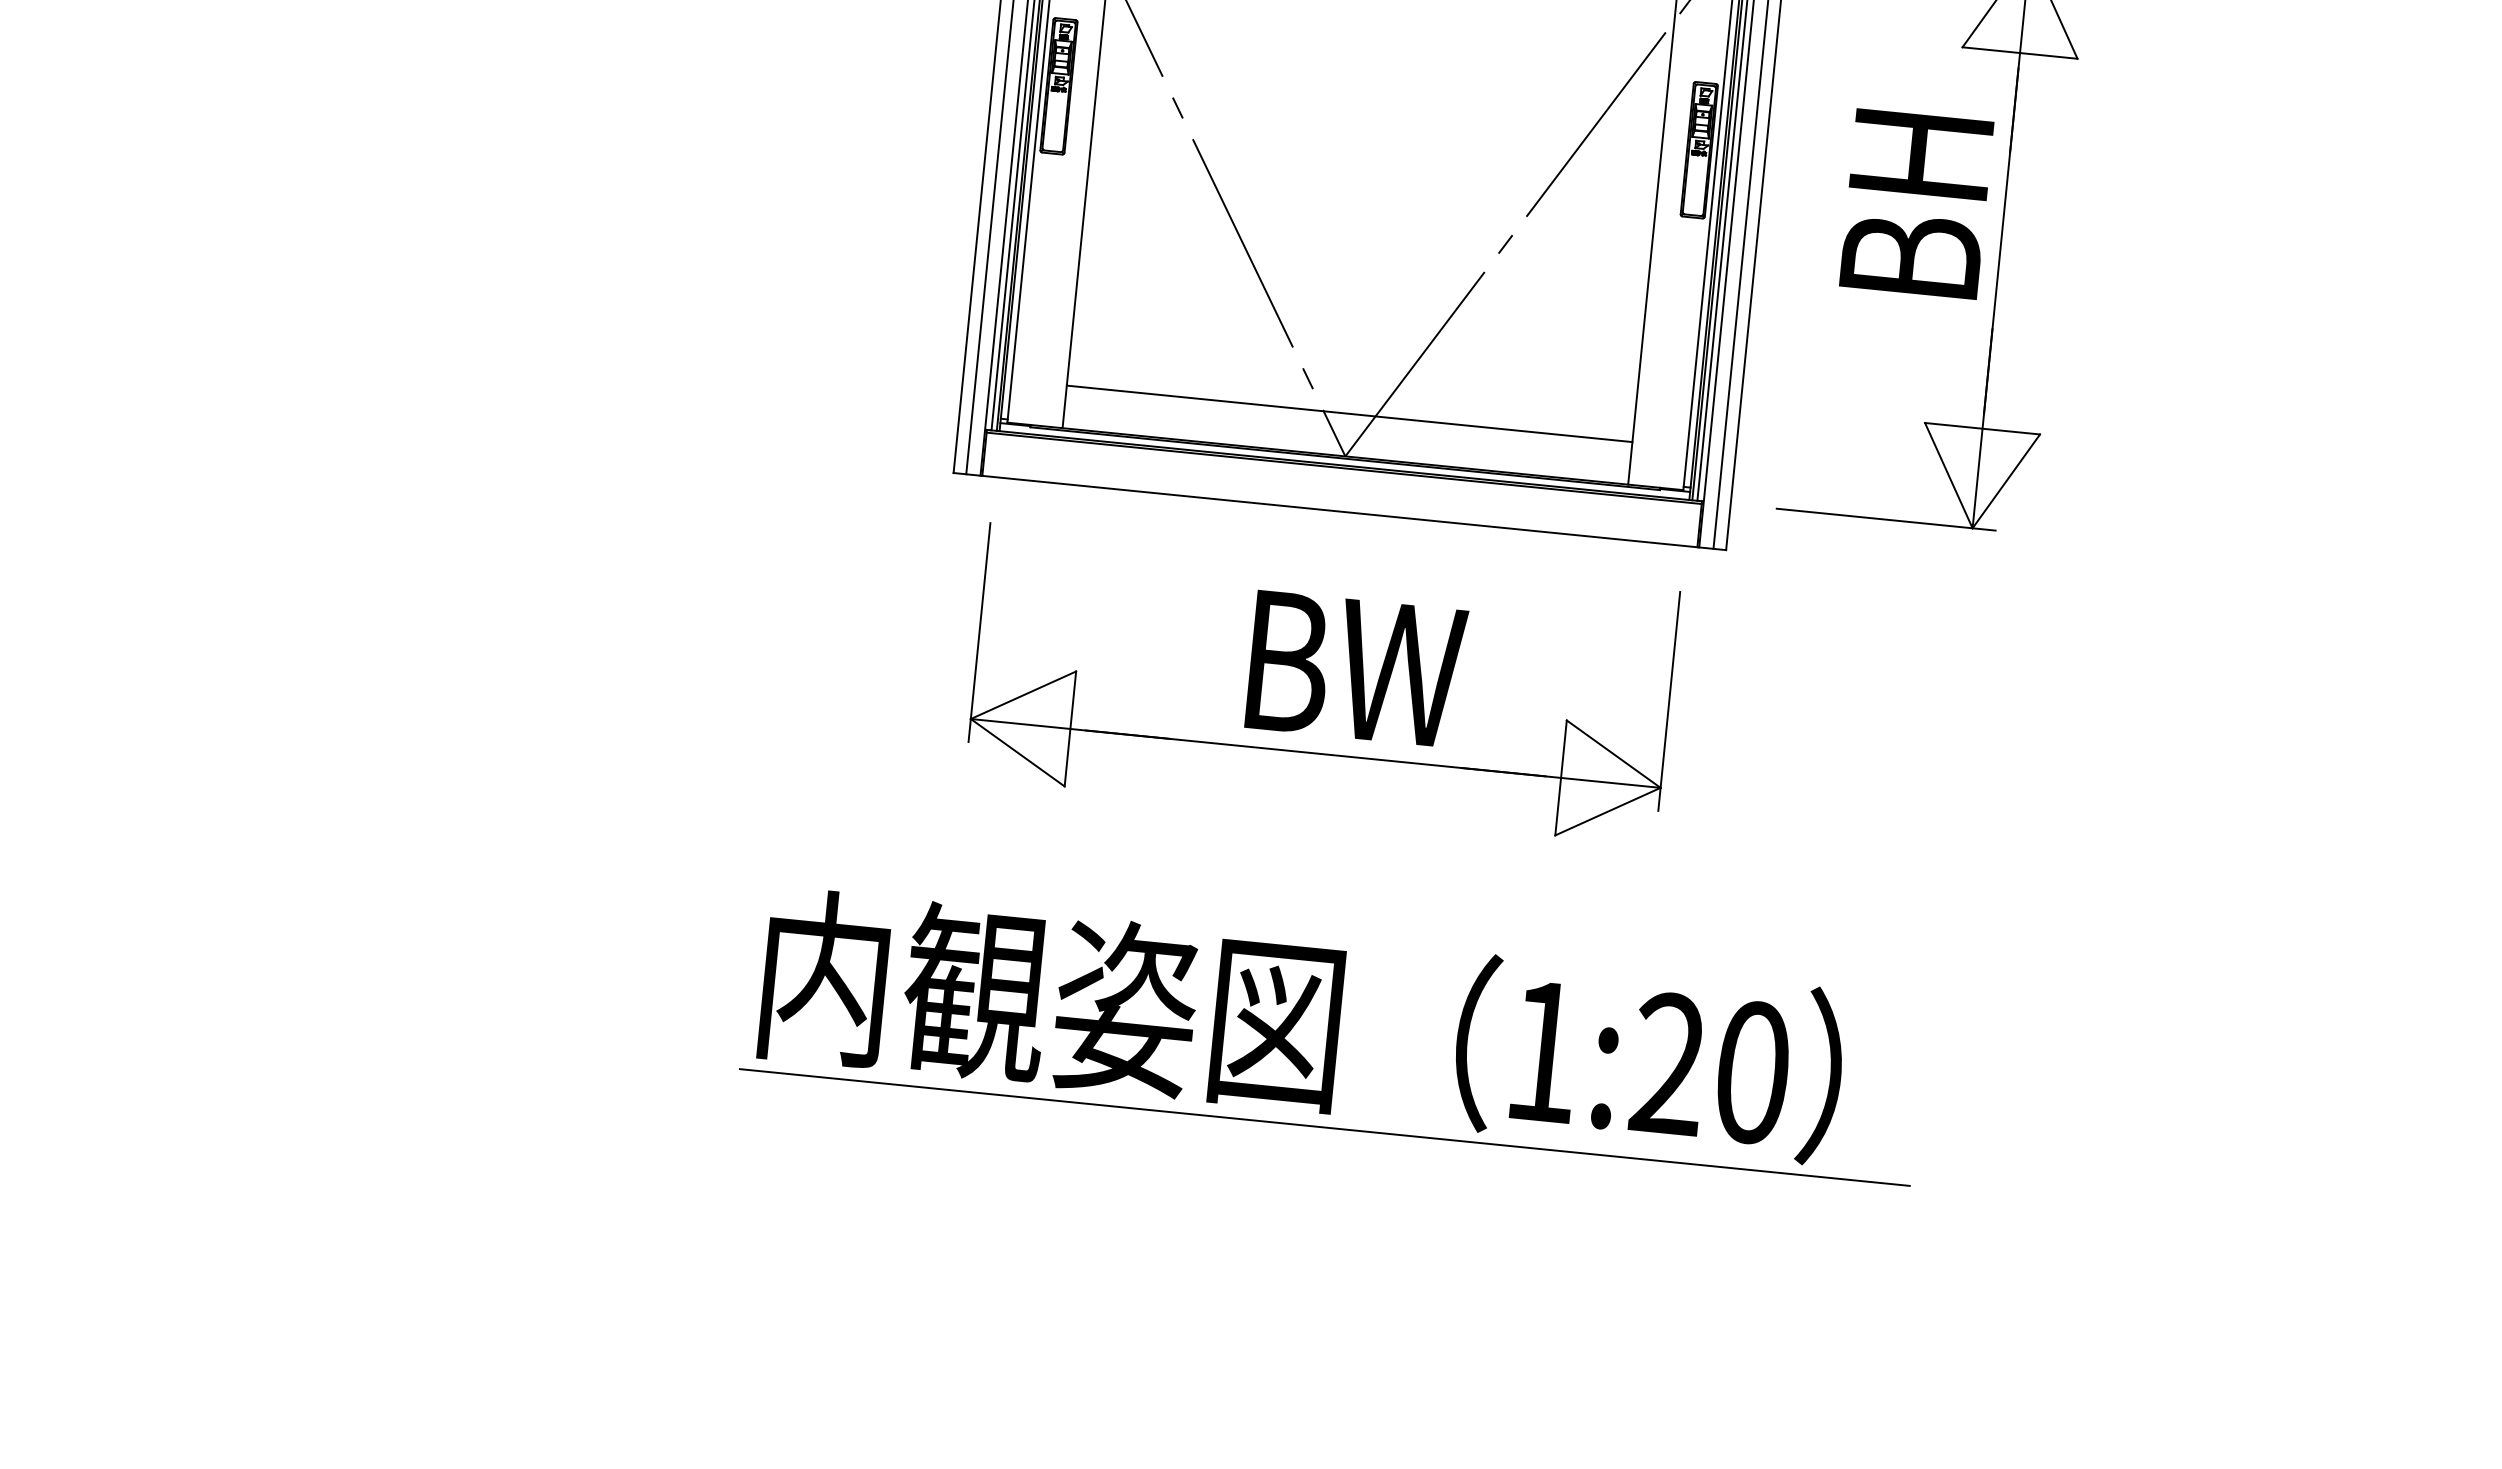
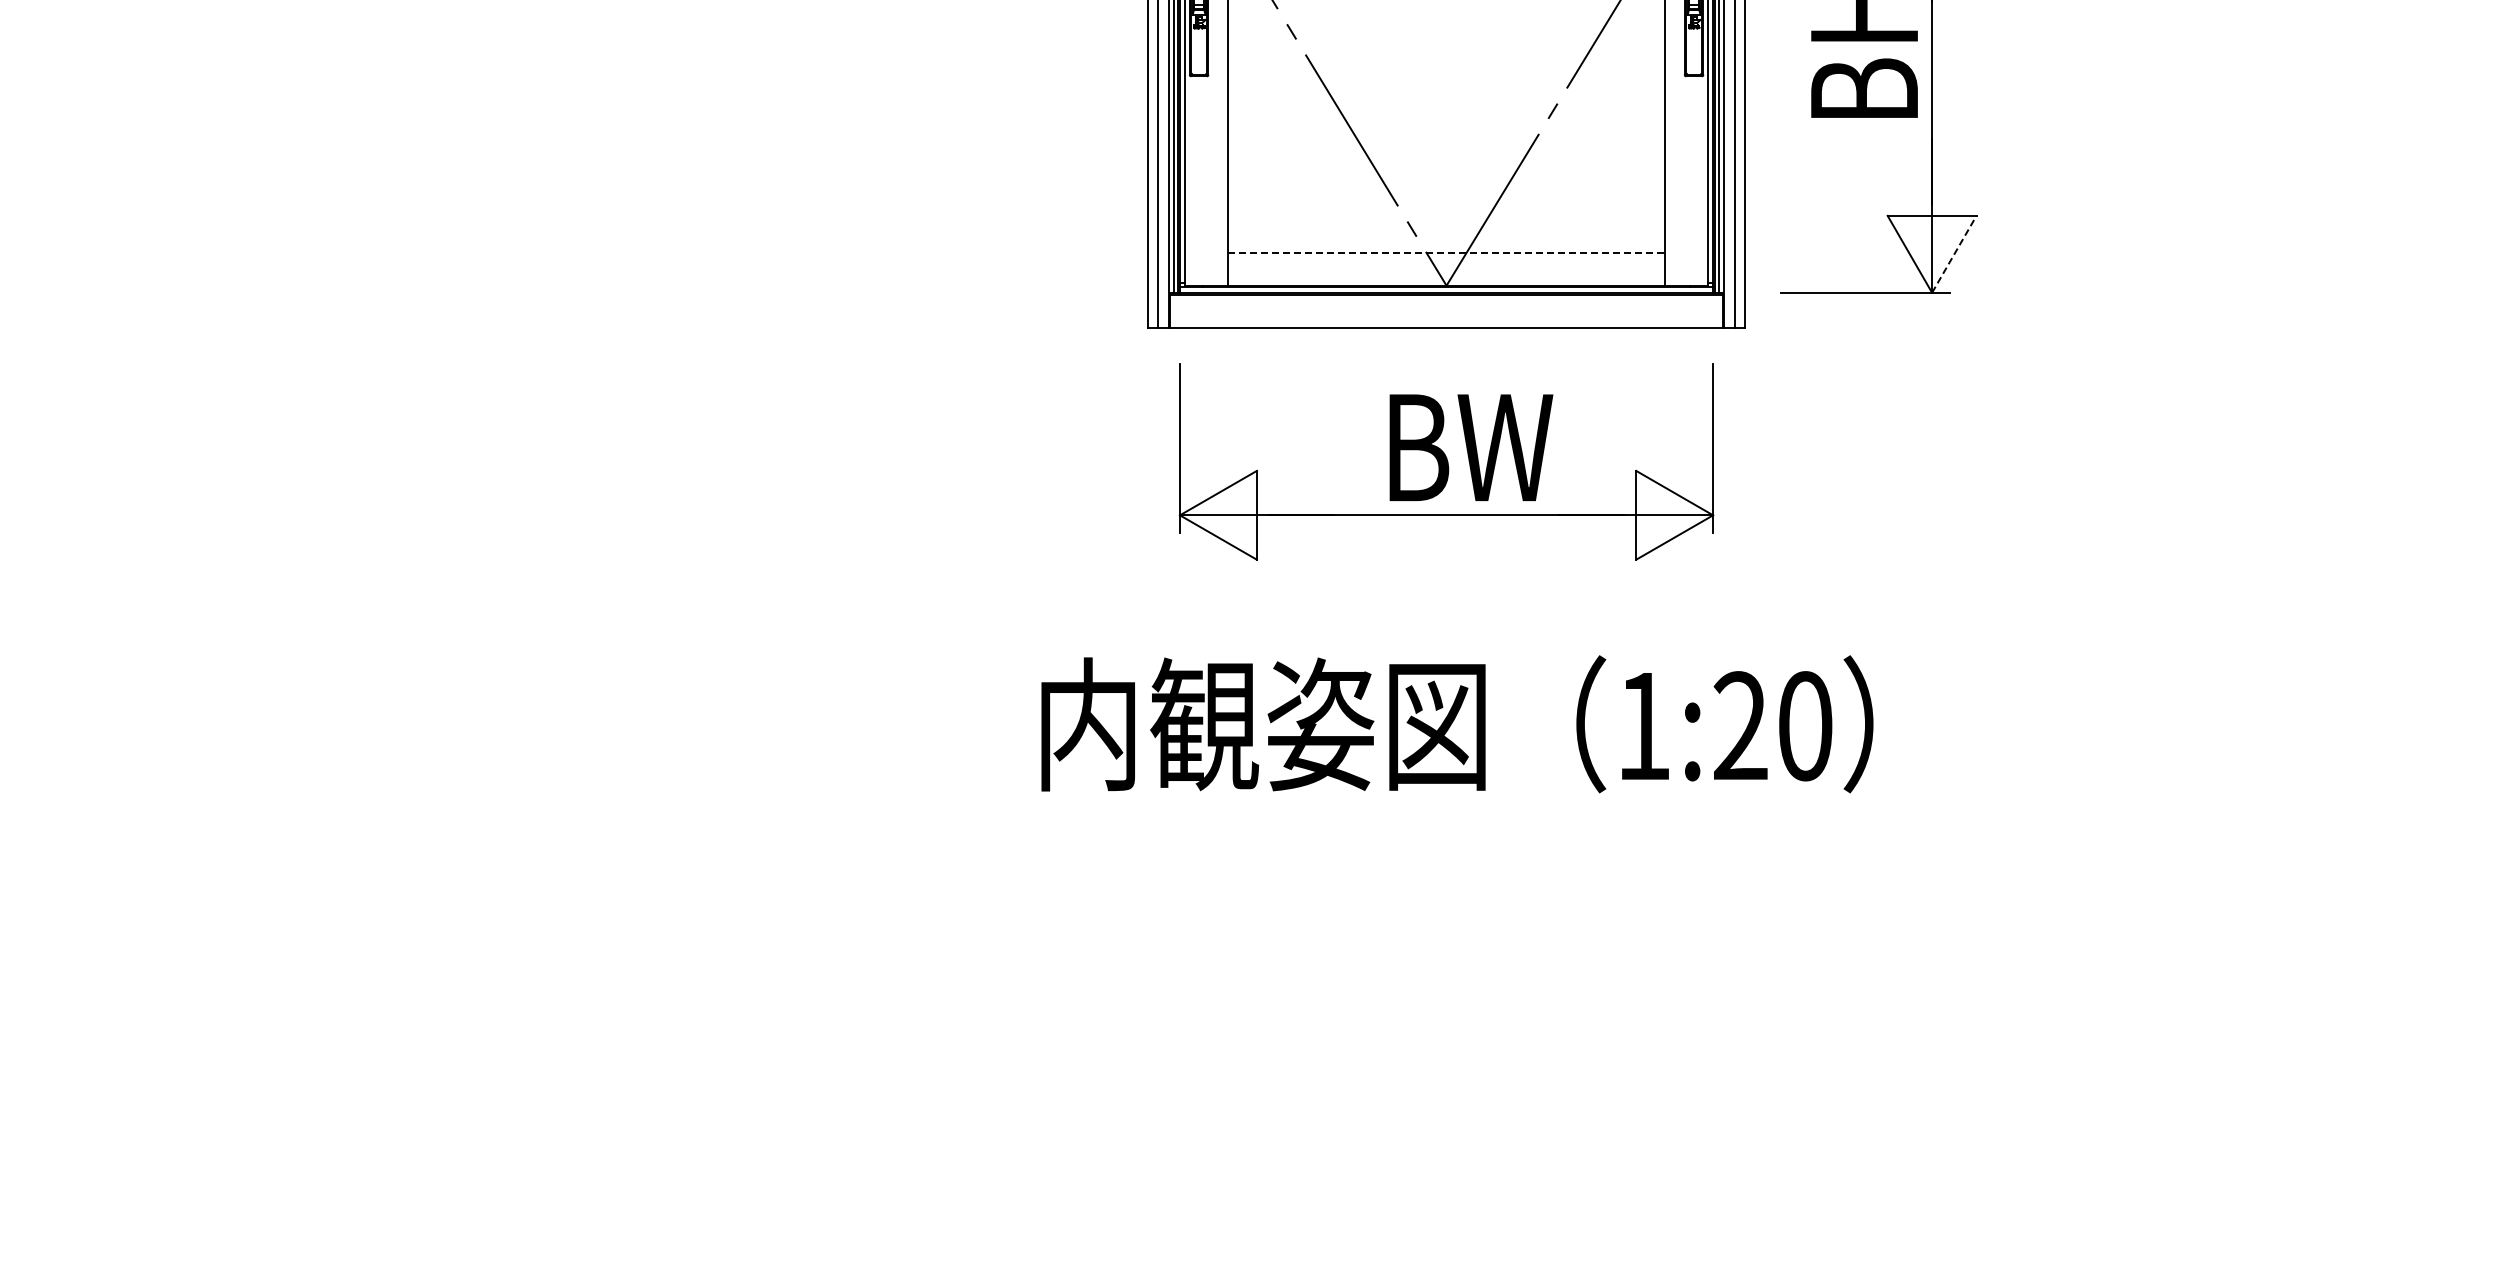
line: (1349, 413) -> (1446, 252), solid -> dashed
line: (2006, 480) -> (1954, 253), solid -> dashed
line: (1324, 1126) -> (1481, 800), removed

